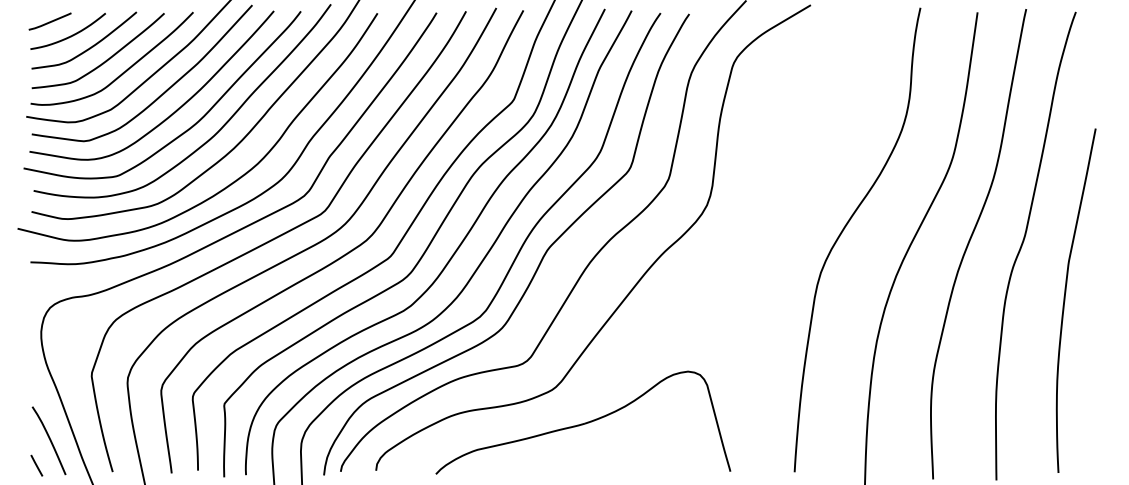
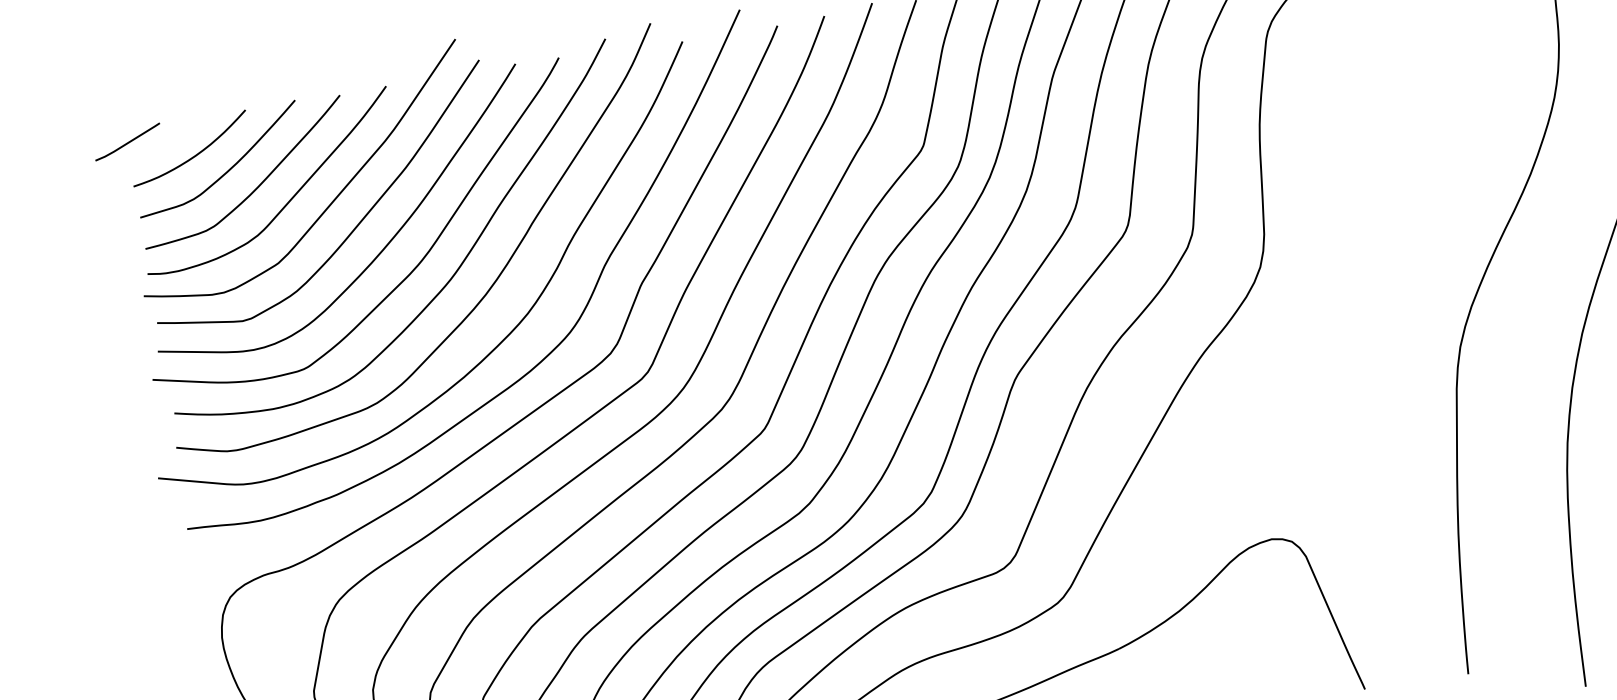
line: (49, 21) -> (126, 142), moved

